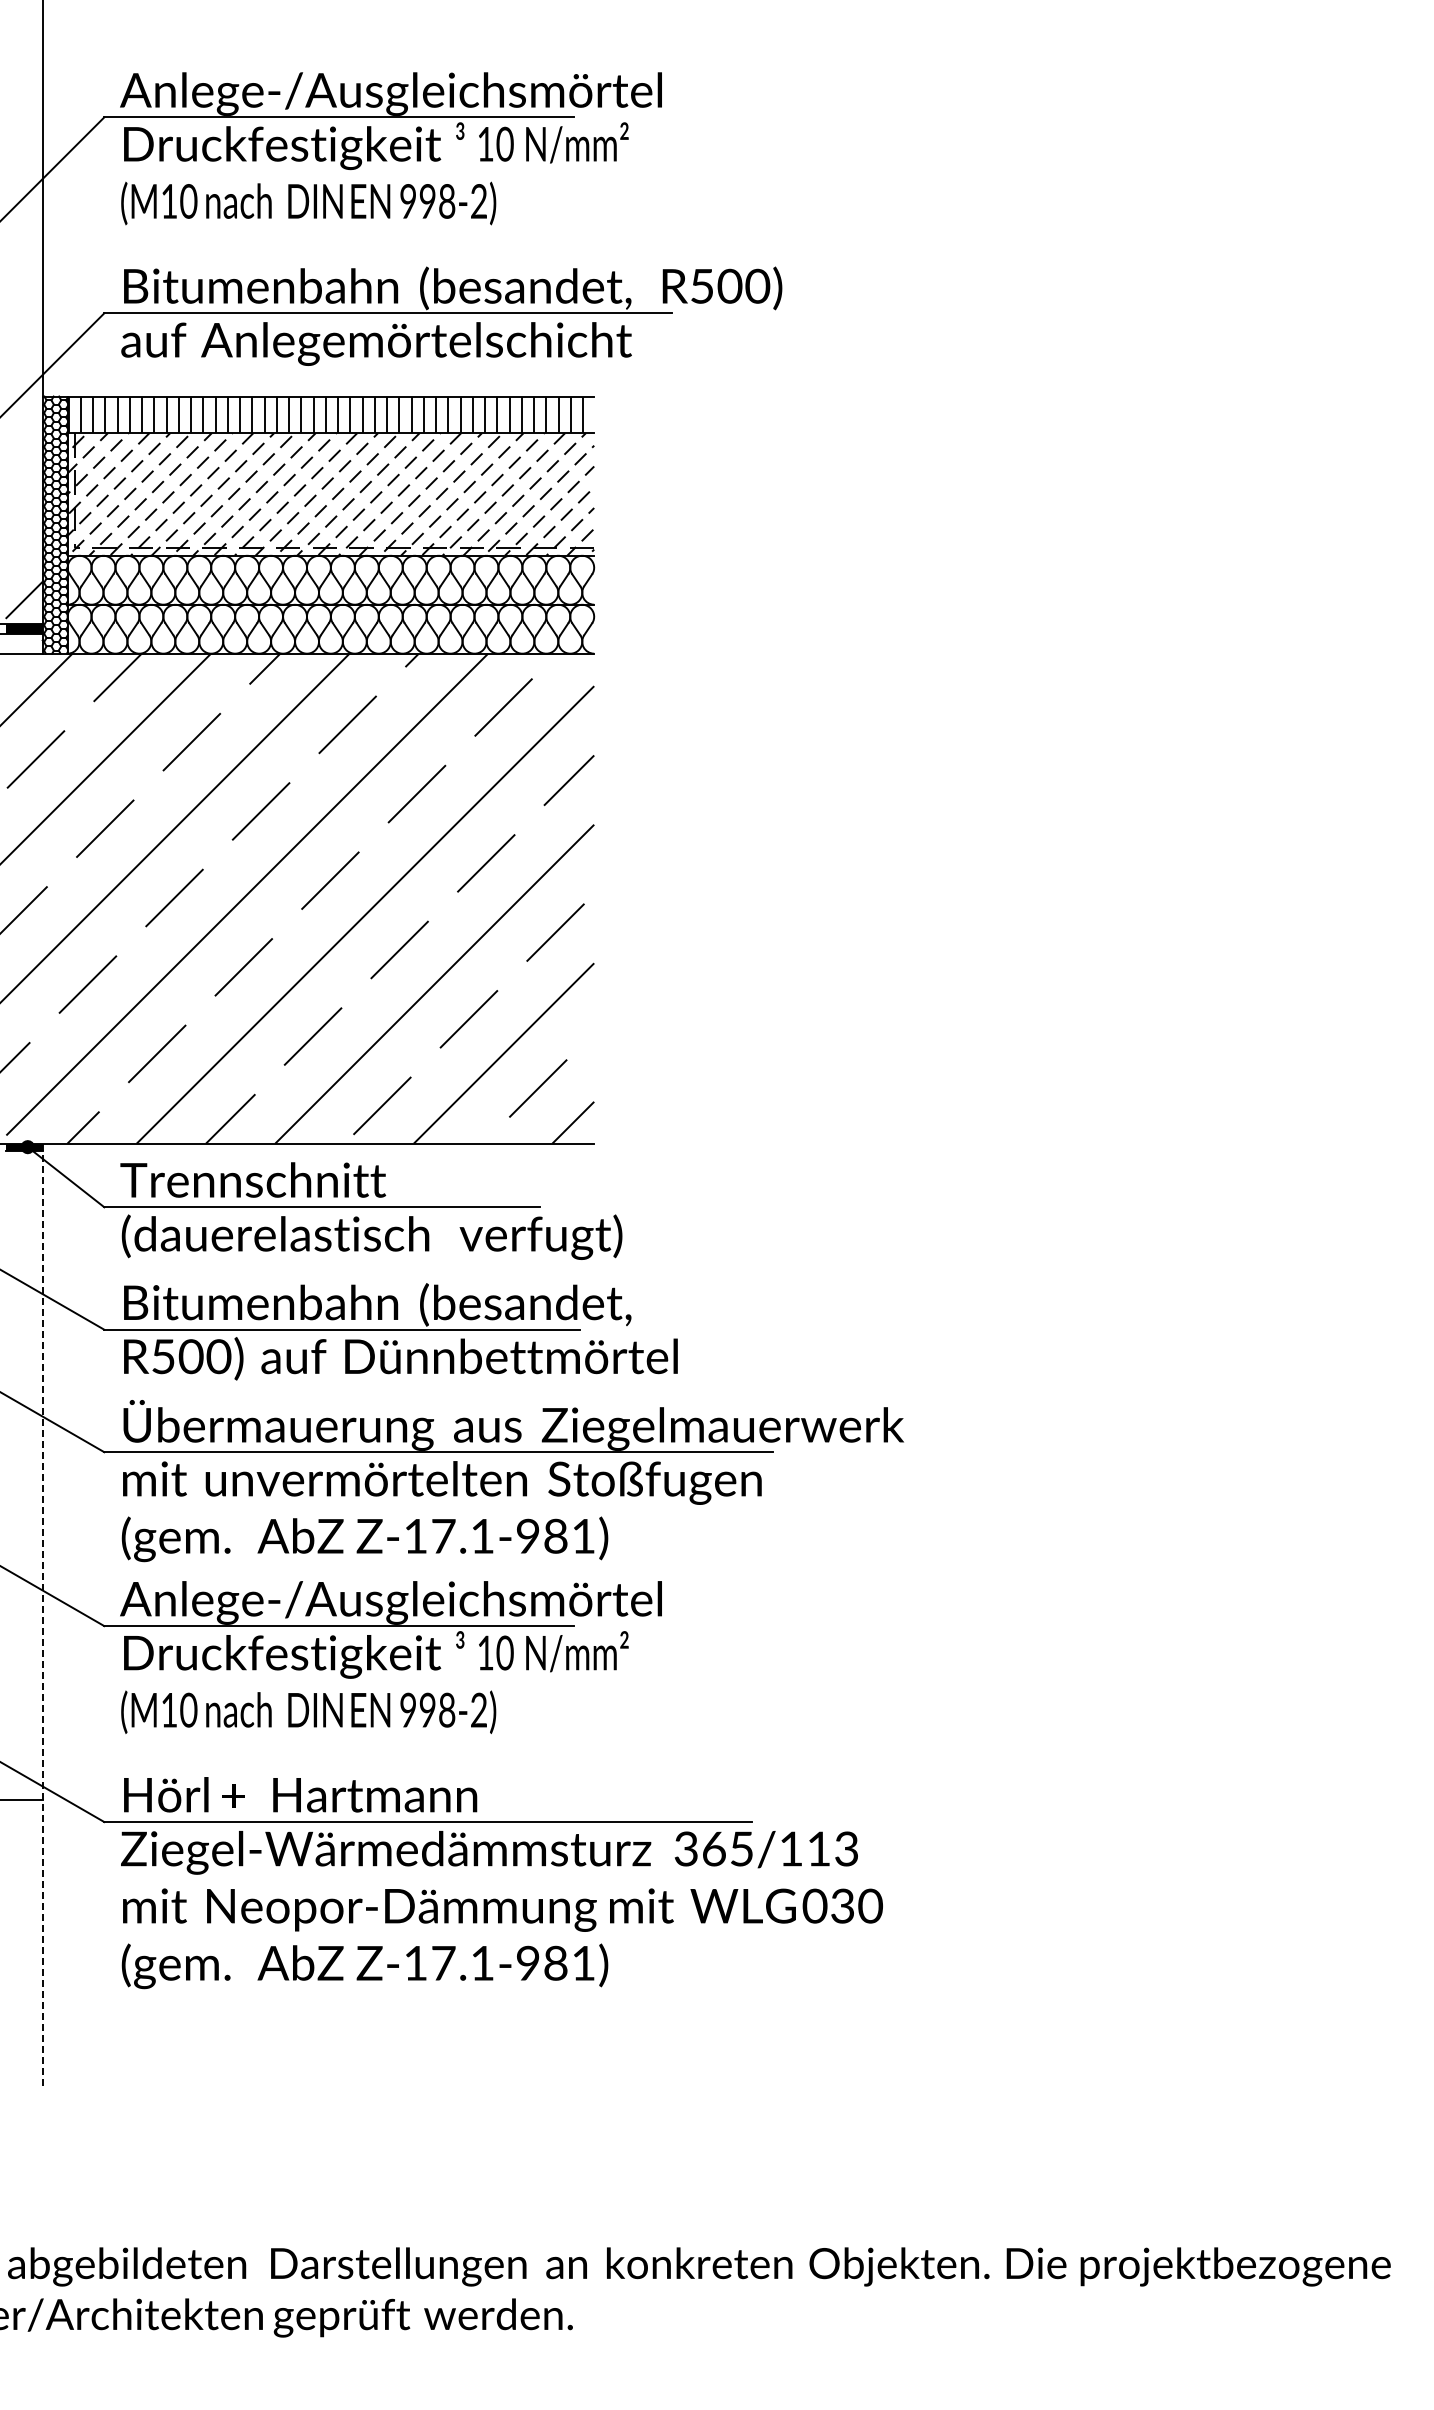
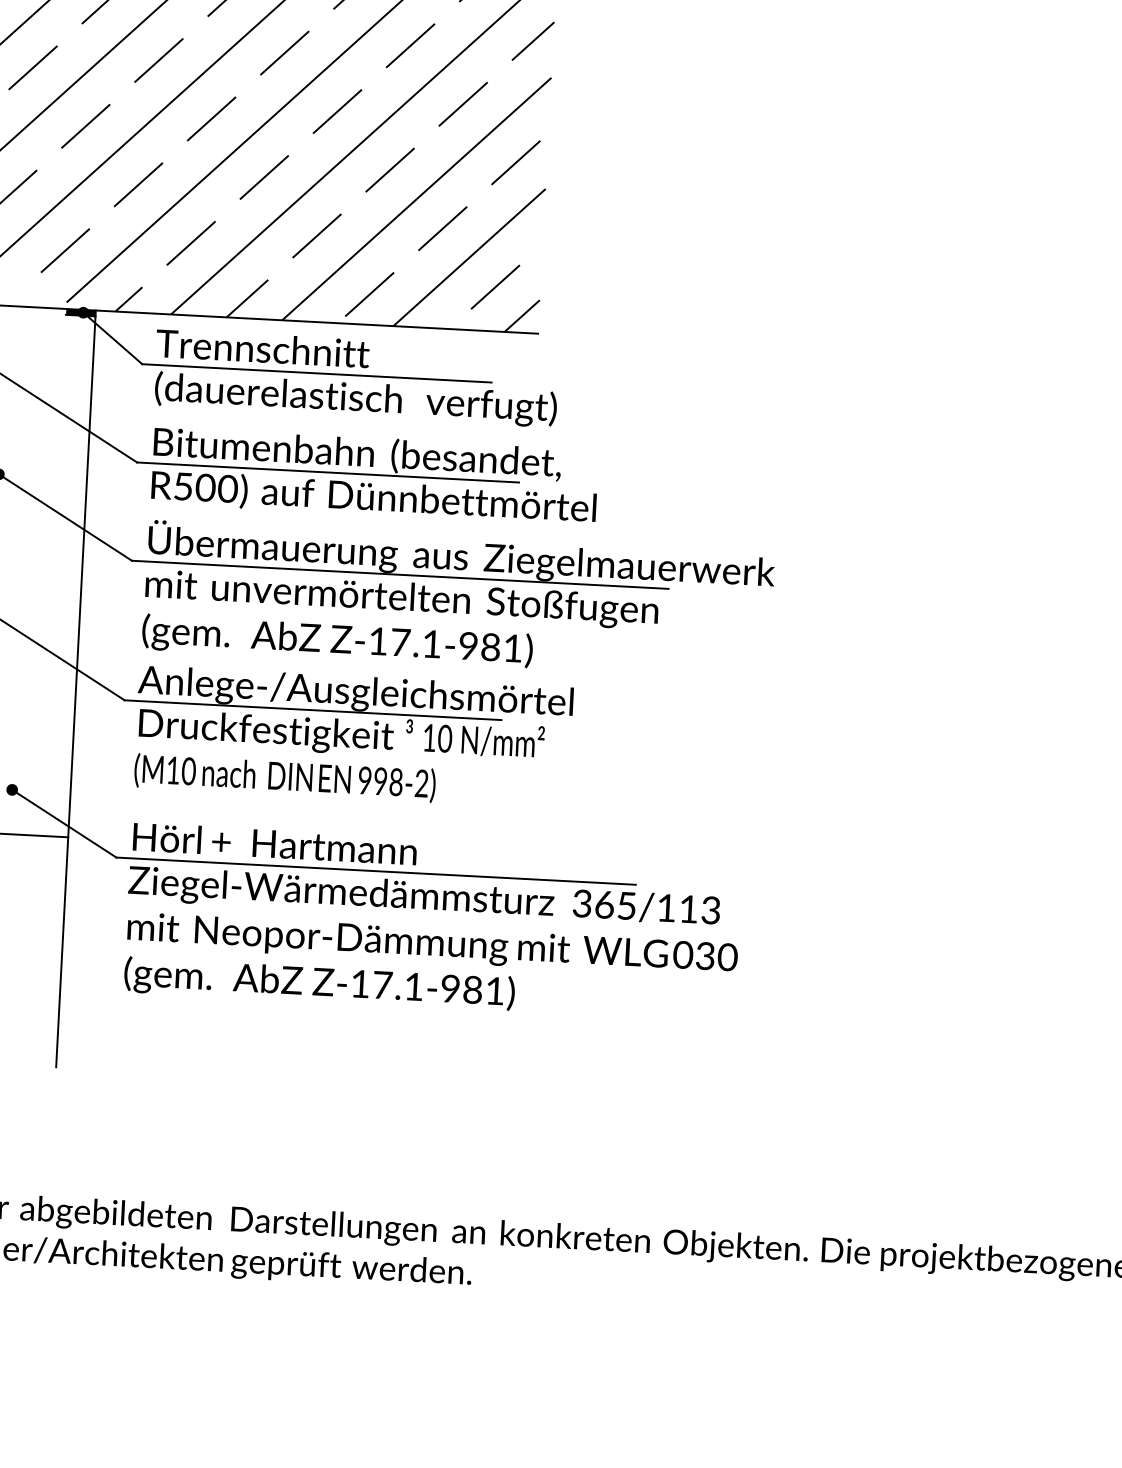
line: (43, 1615) -> (76, 689), dashed -> solid

